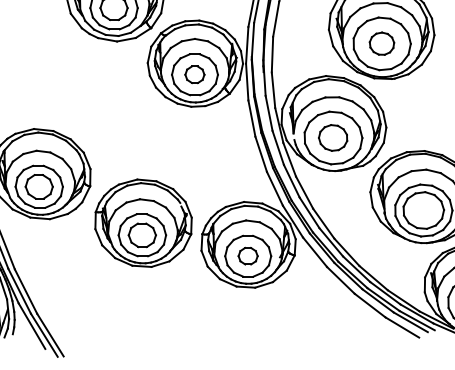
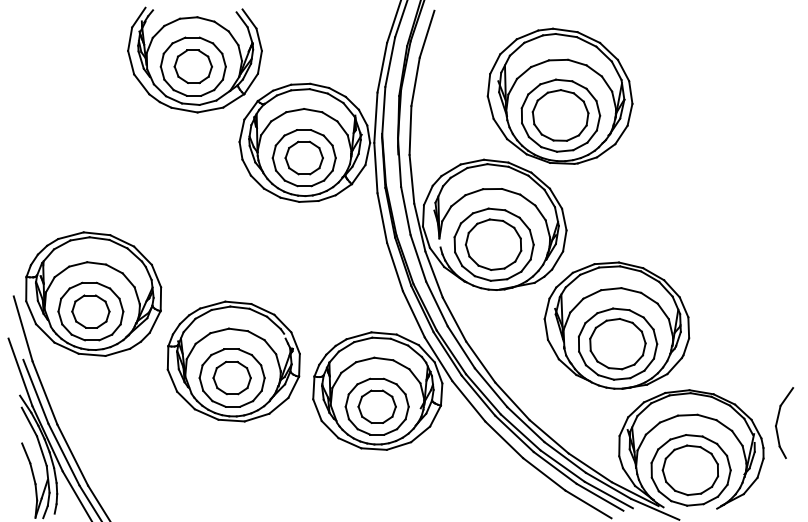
part: (381, 43) -> (560, 115), size x1.67
part: (194, 74) -> (303, 157), size x1.43
part: (333, 137) -> (493, 244), size x1.43
part: (247, 256) -> (376, 406), size x1.43

